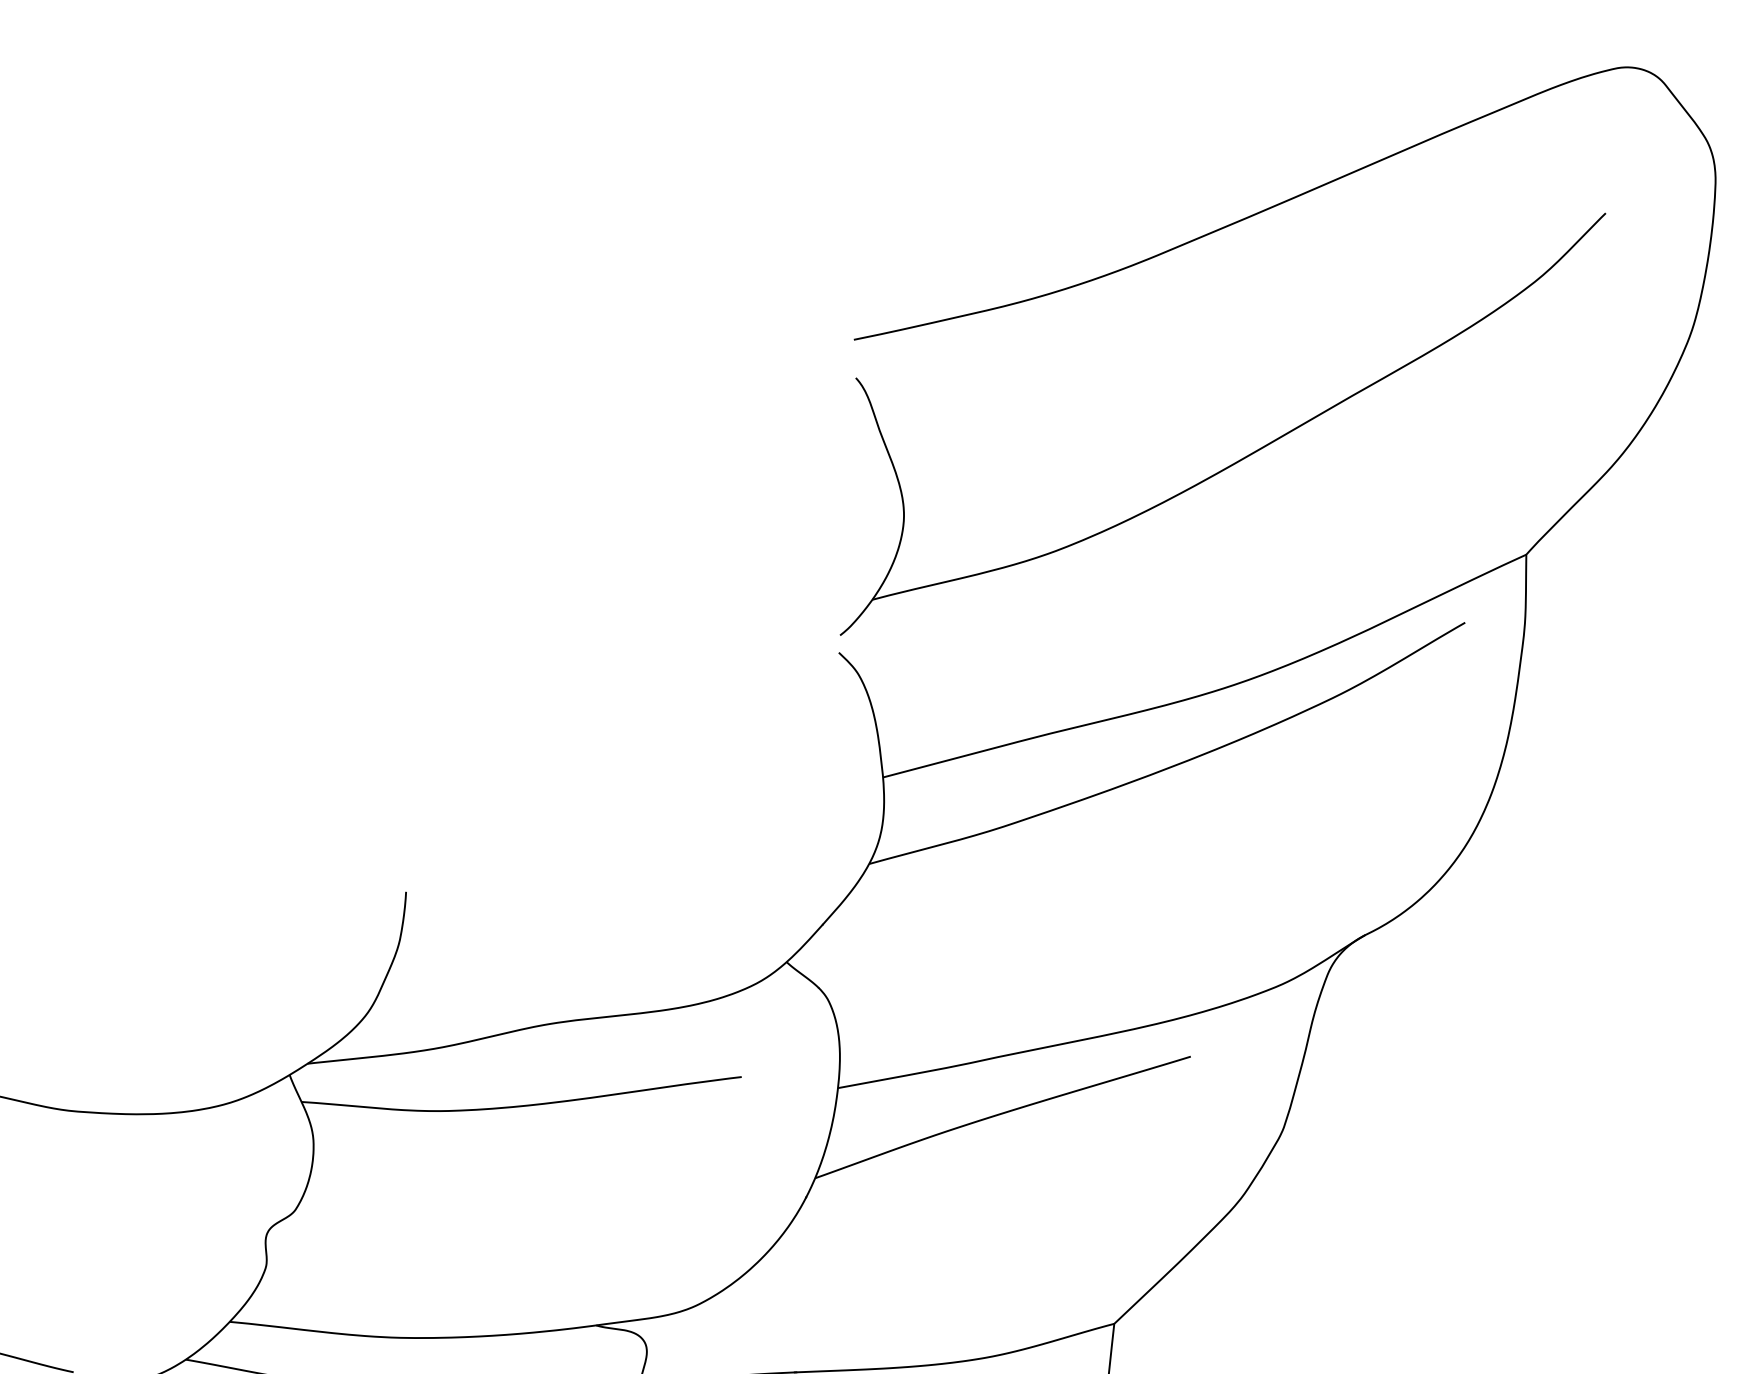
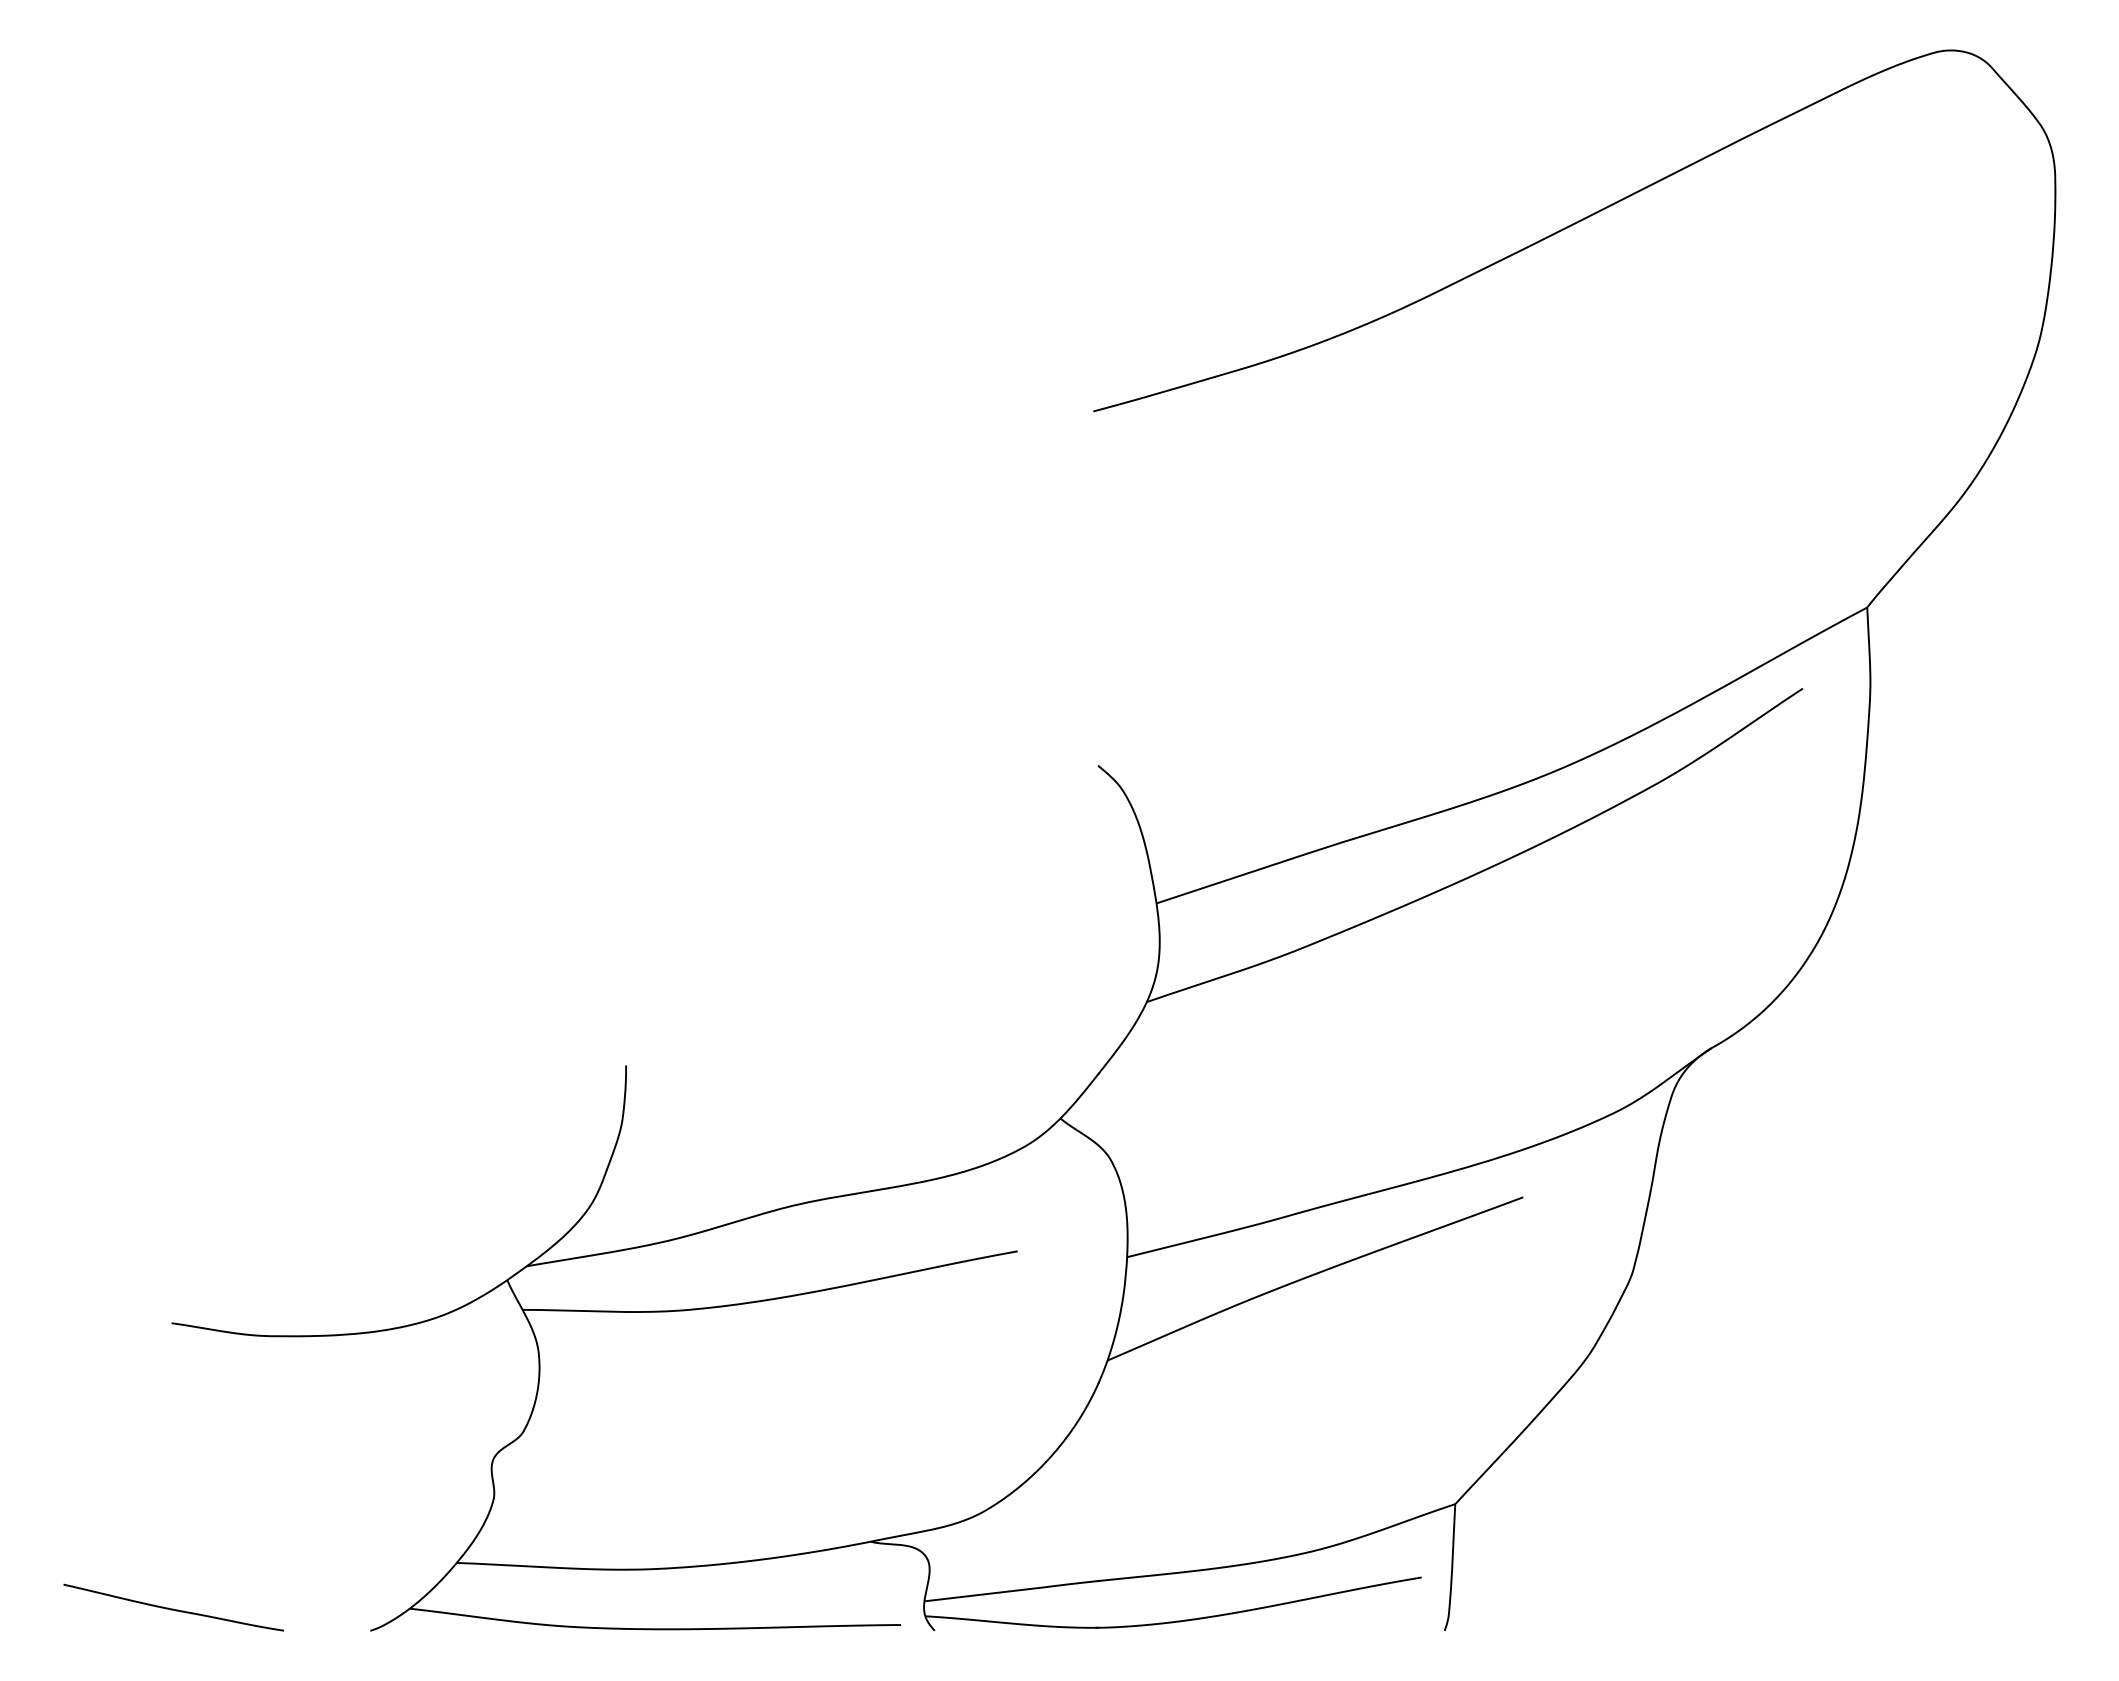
part: (1241, 458) -> (1539, 518), removed

